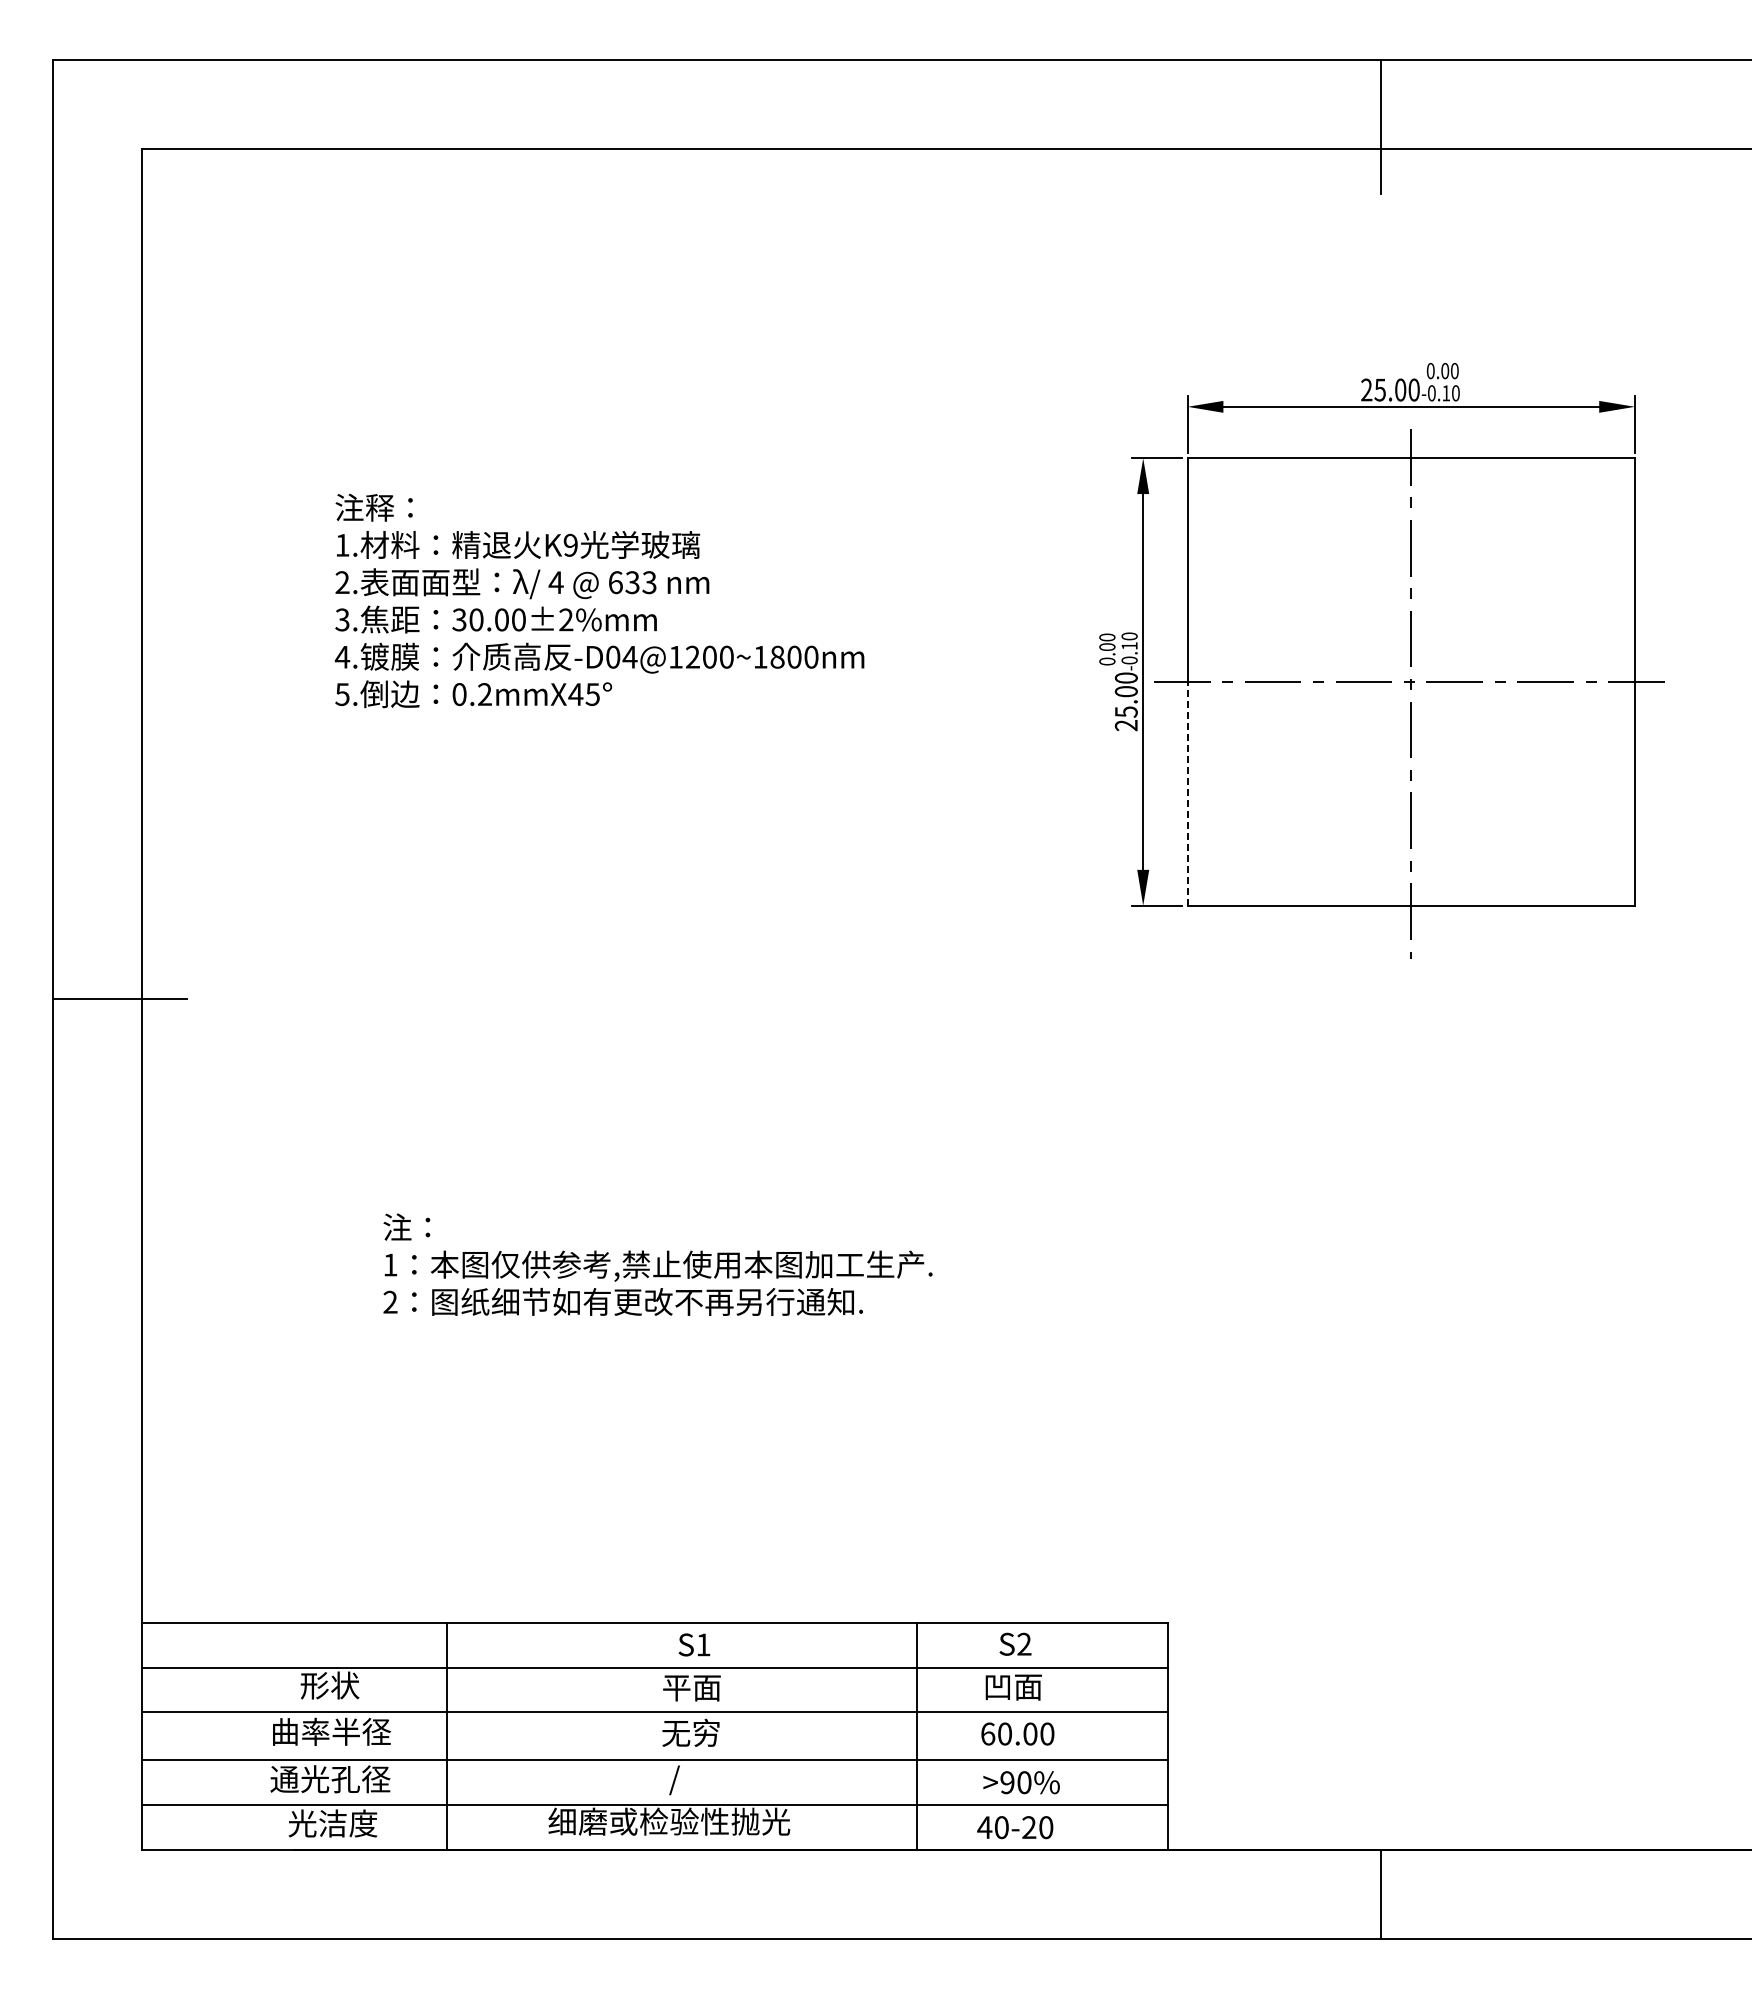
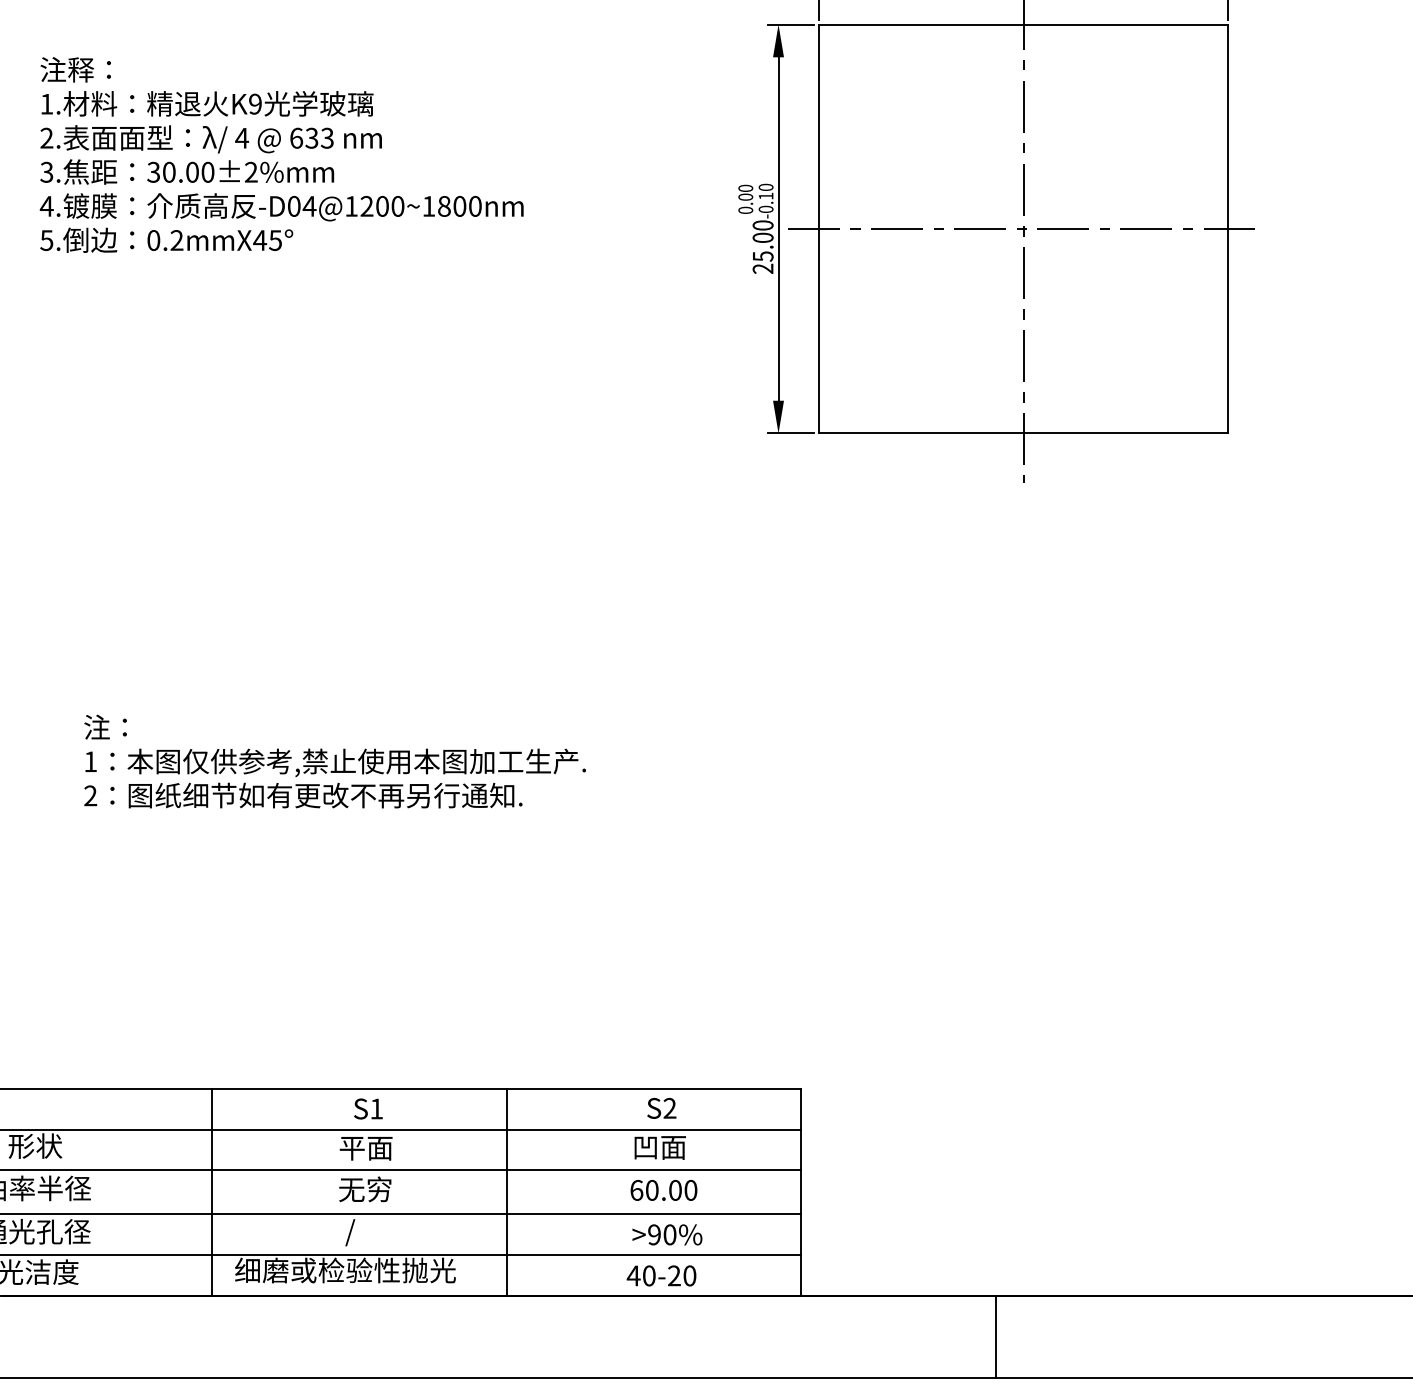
line: (1187, 793) -> (818, 330), dashed -> solid
line: (446, 1735) -> (212, 1191), moved
line: (916, 1735) -> (506, 1191), moved

